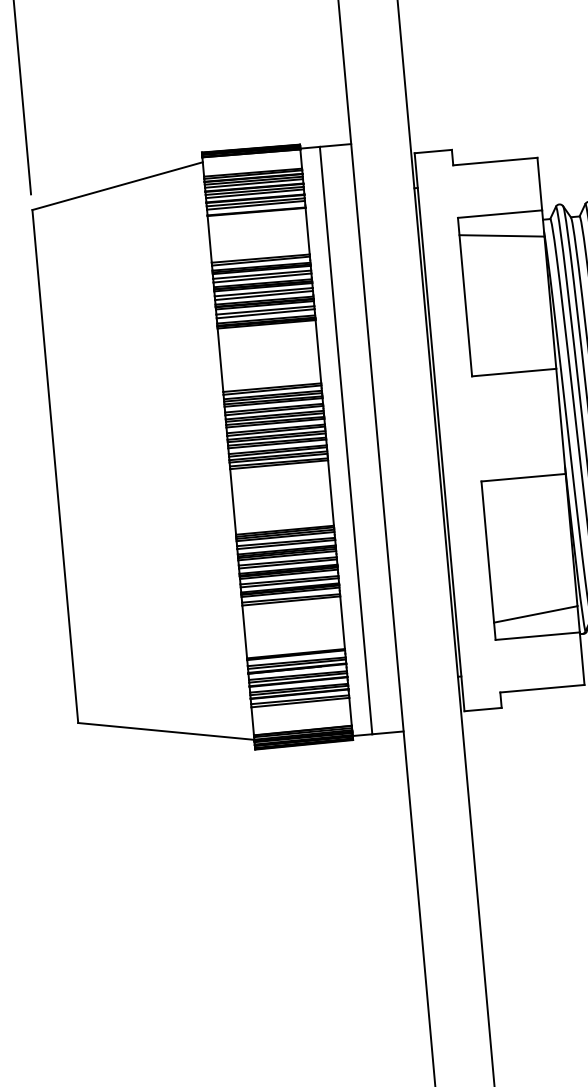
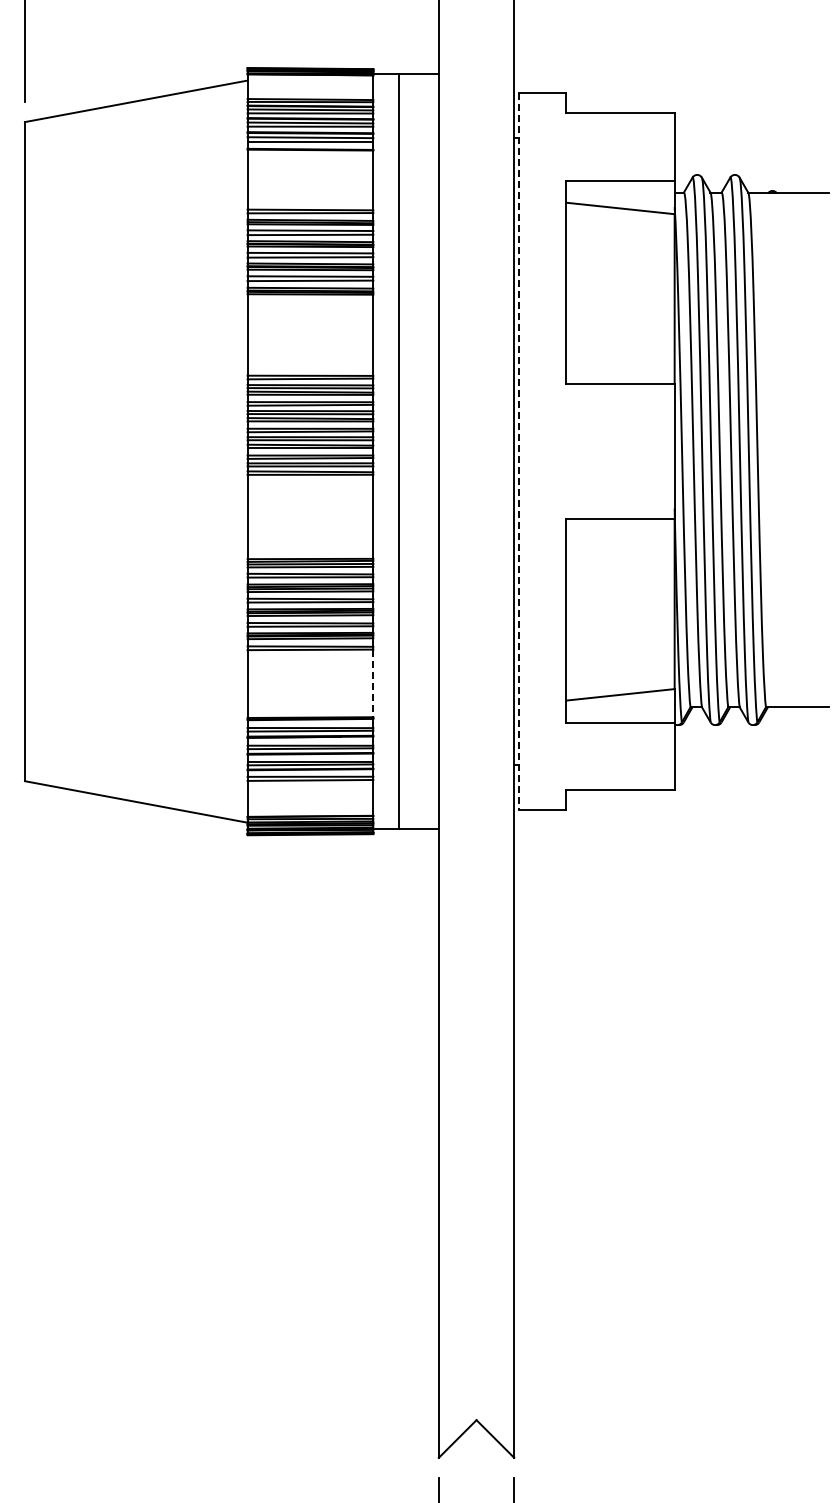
line: (439, 432) -> (518, 452), solid -> dashed
line: (342, 622) -> (373, 683), solid -> dashed

